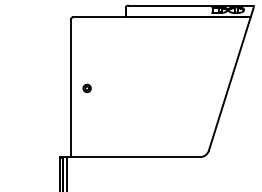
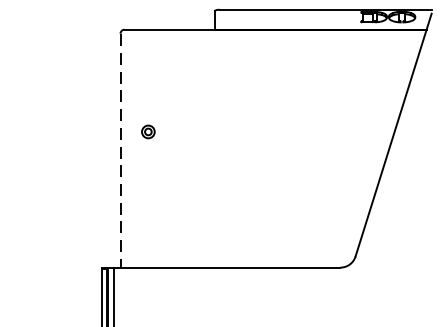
line: (70, 88) -> (120, 150), solid -> dashed
part: (86, 88) -> (147, 132), moved

